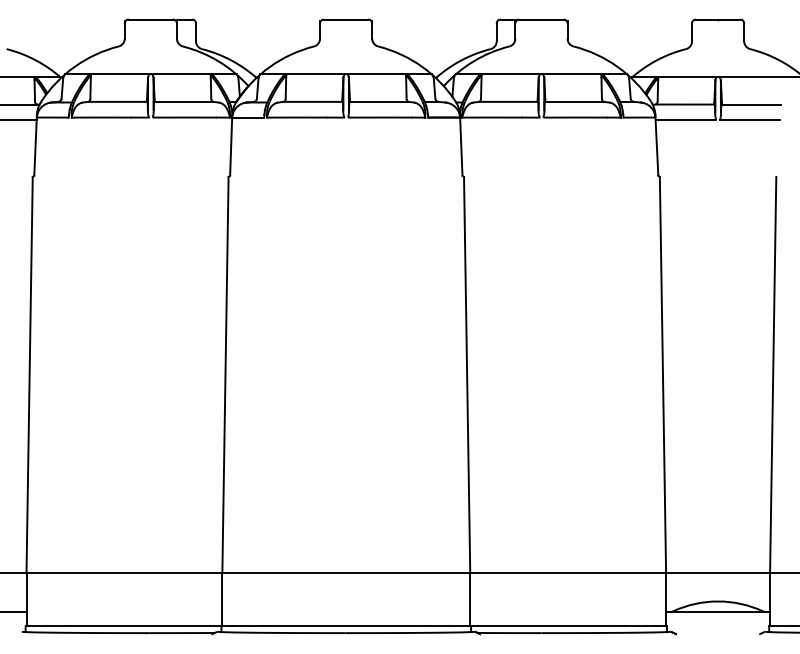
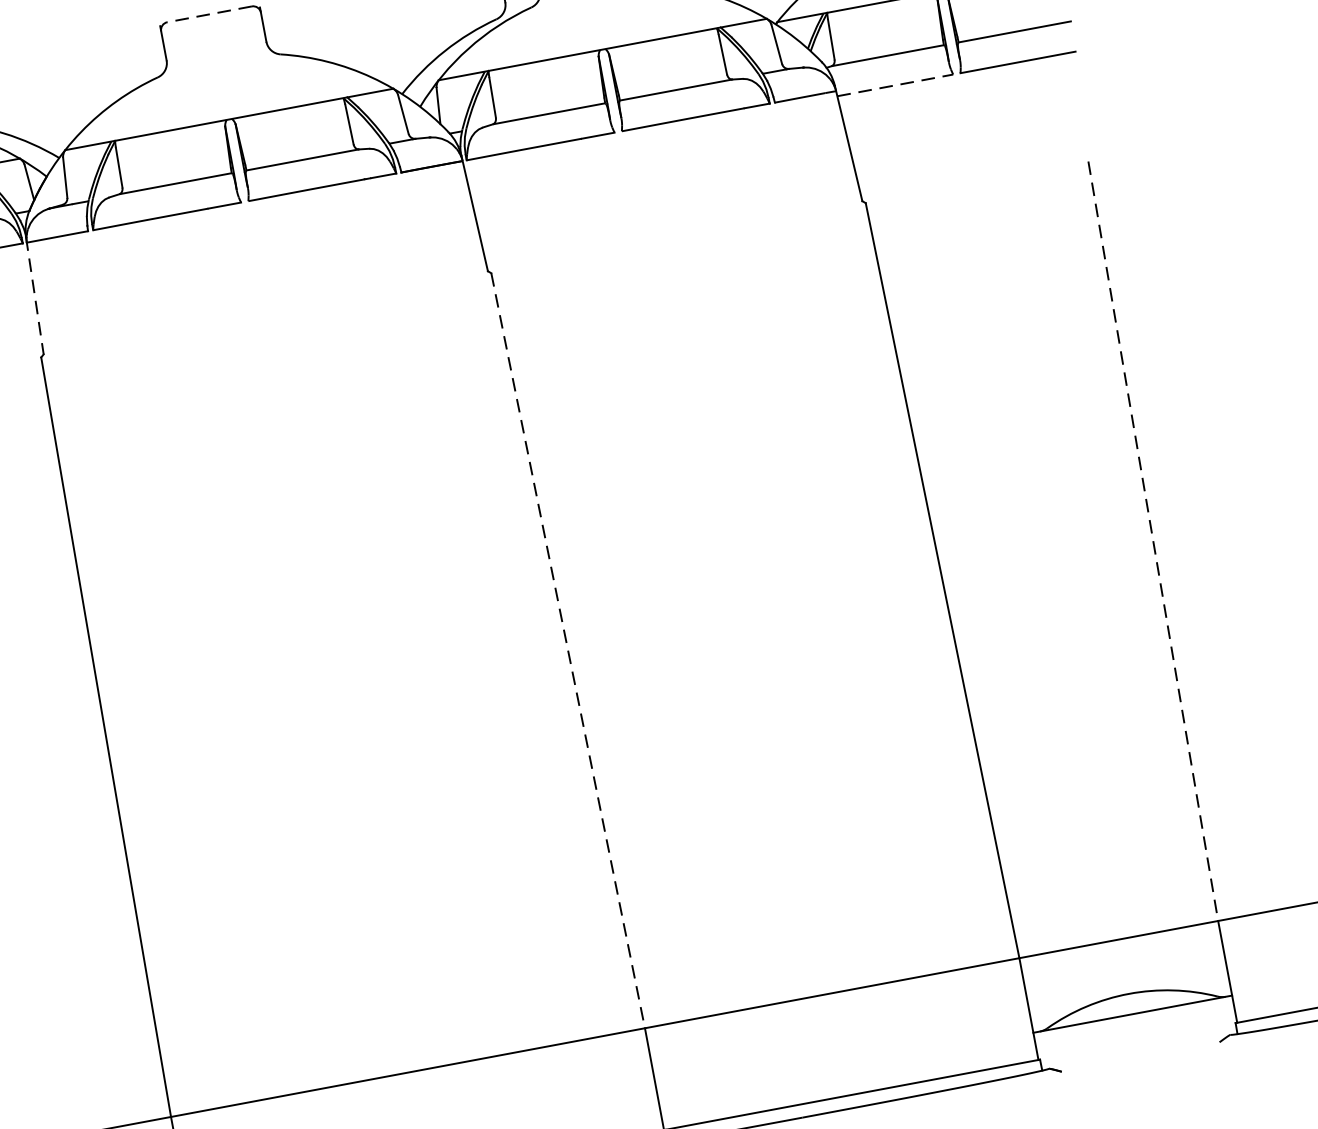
line: (345, 19) -> (208, 14), solid -> dashed
line: (686, 120) -> (896, 85), solid -> dashed
line: (231, 145) -> (35, 296), solid -> dashed
line: (467, 375) -> (569, 651), solid -> dashed
line: (773, 375) -> (1154, 542), solid -> dashed

